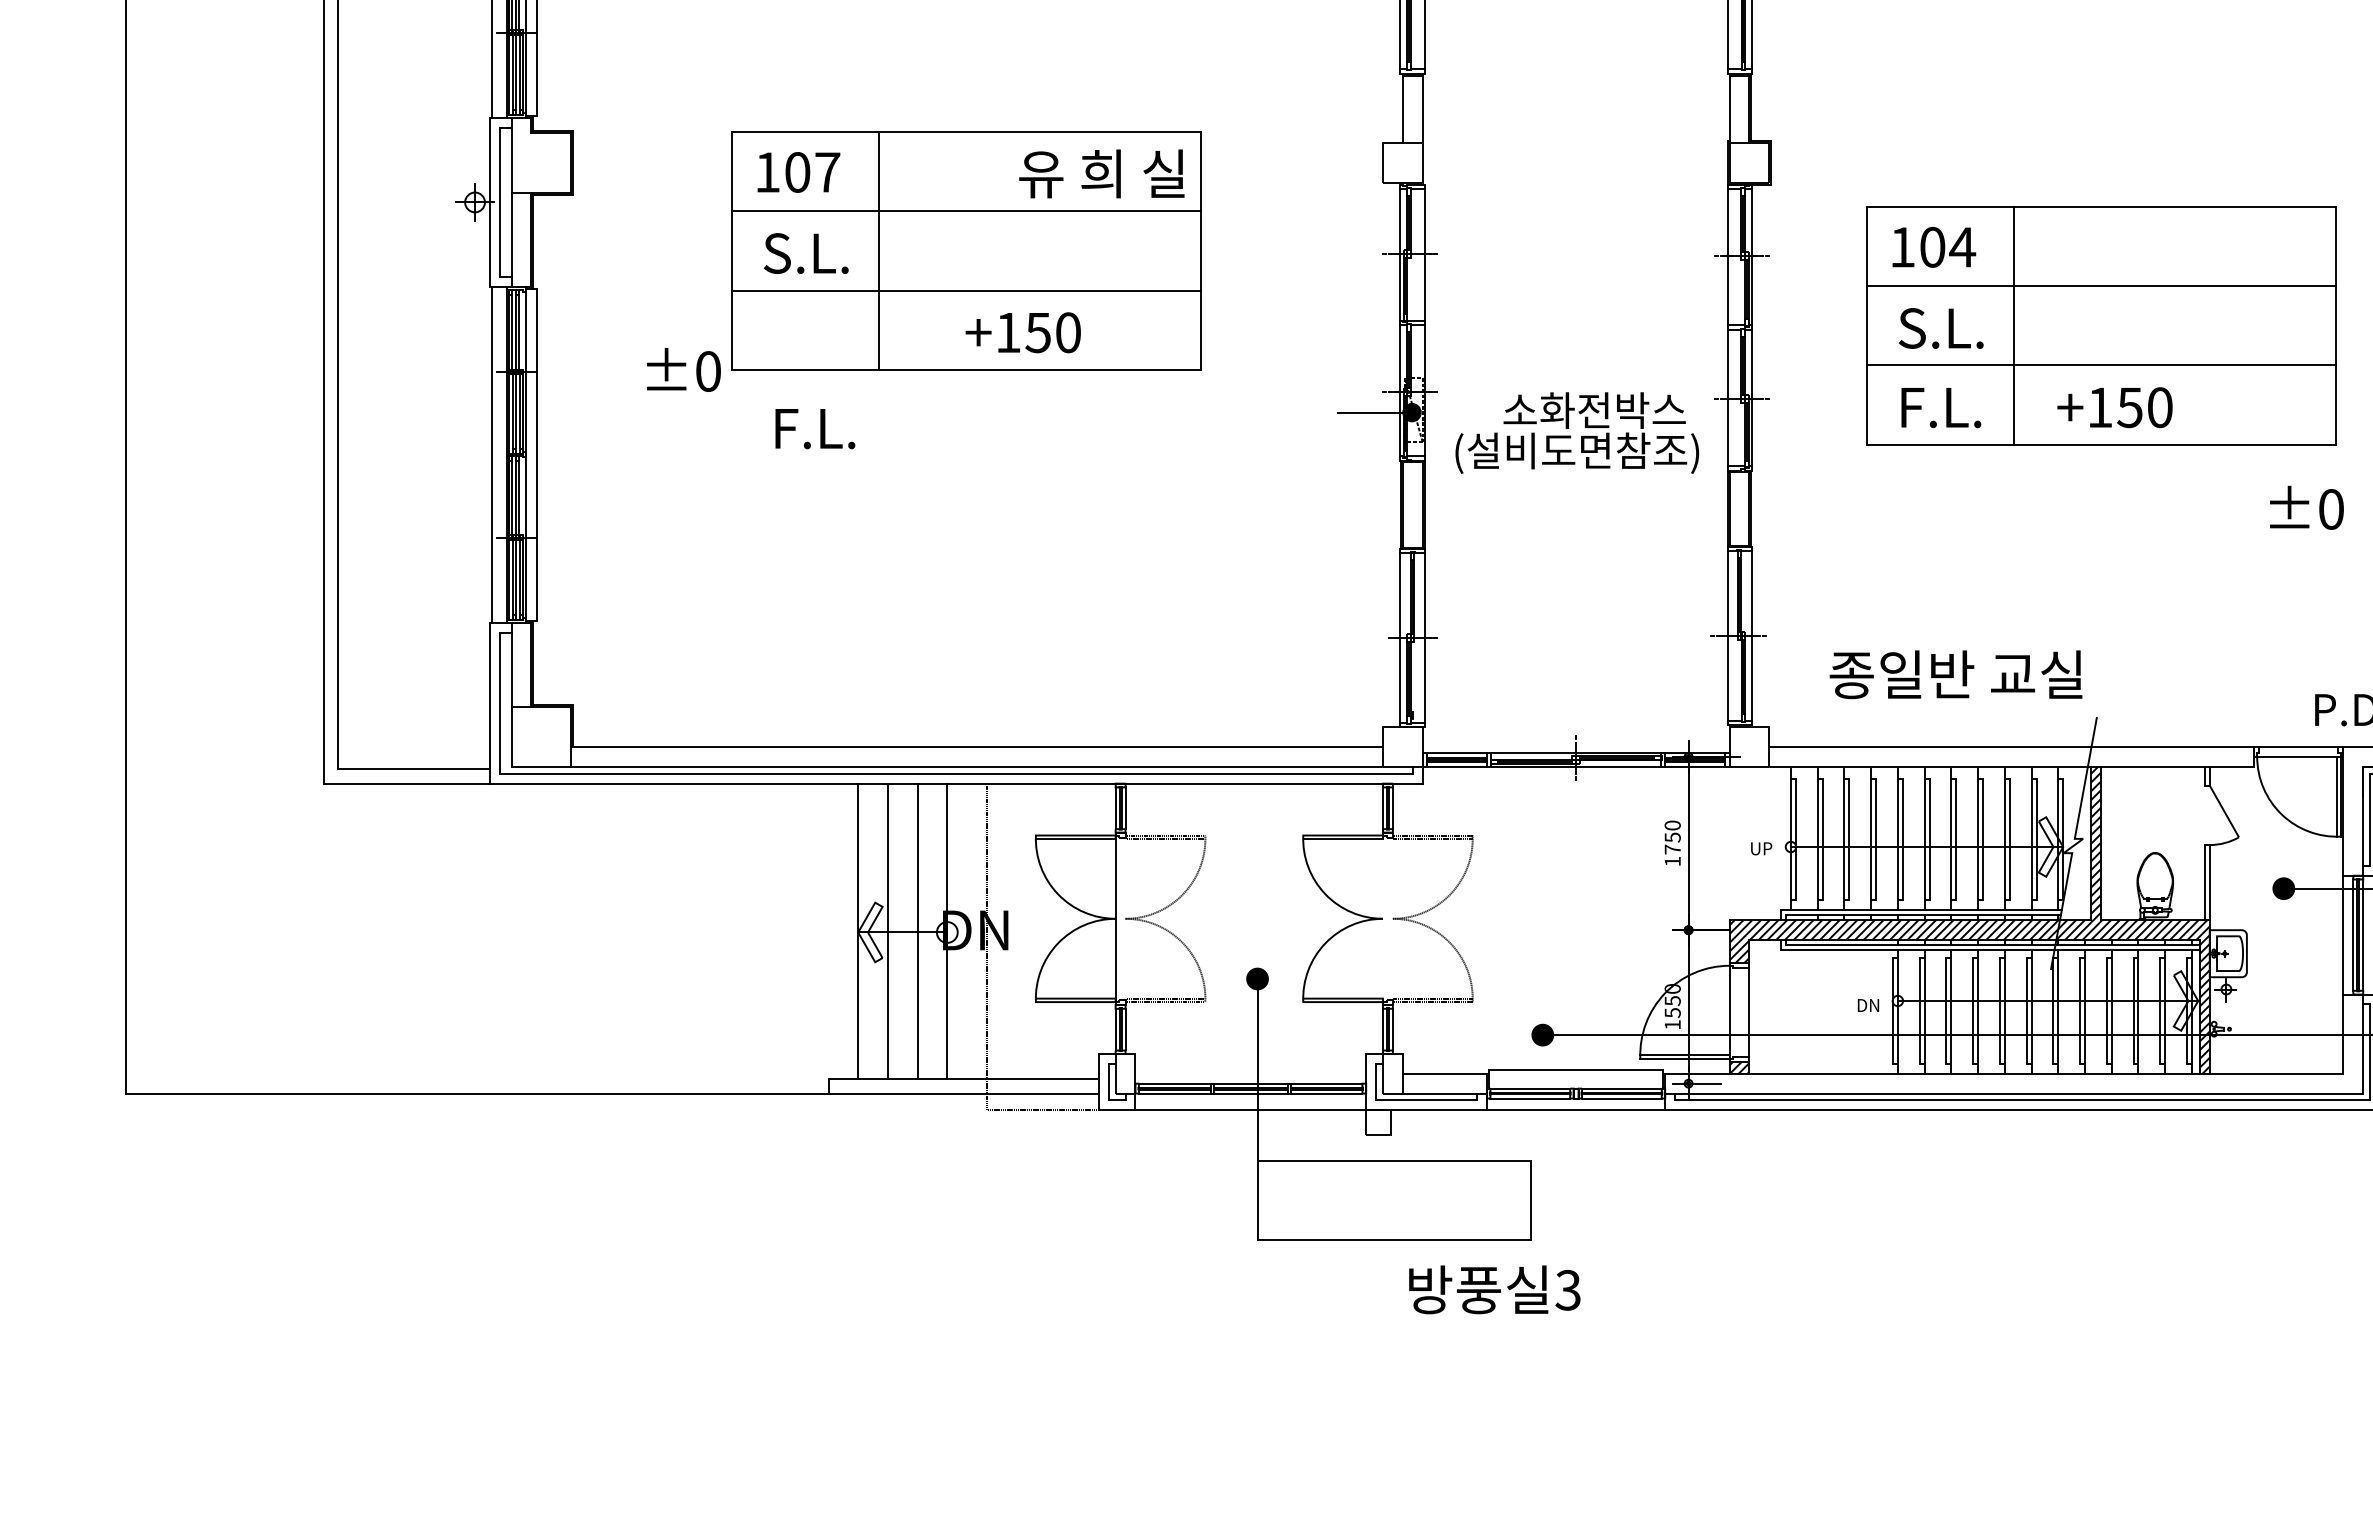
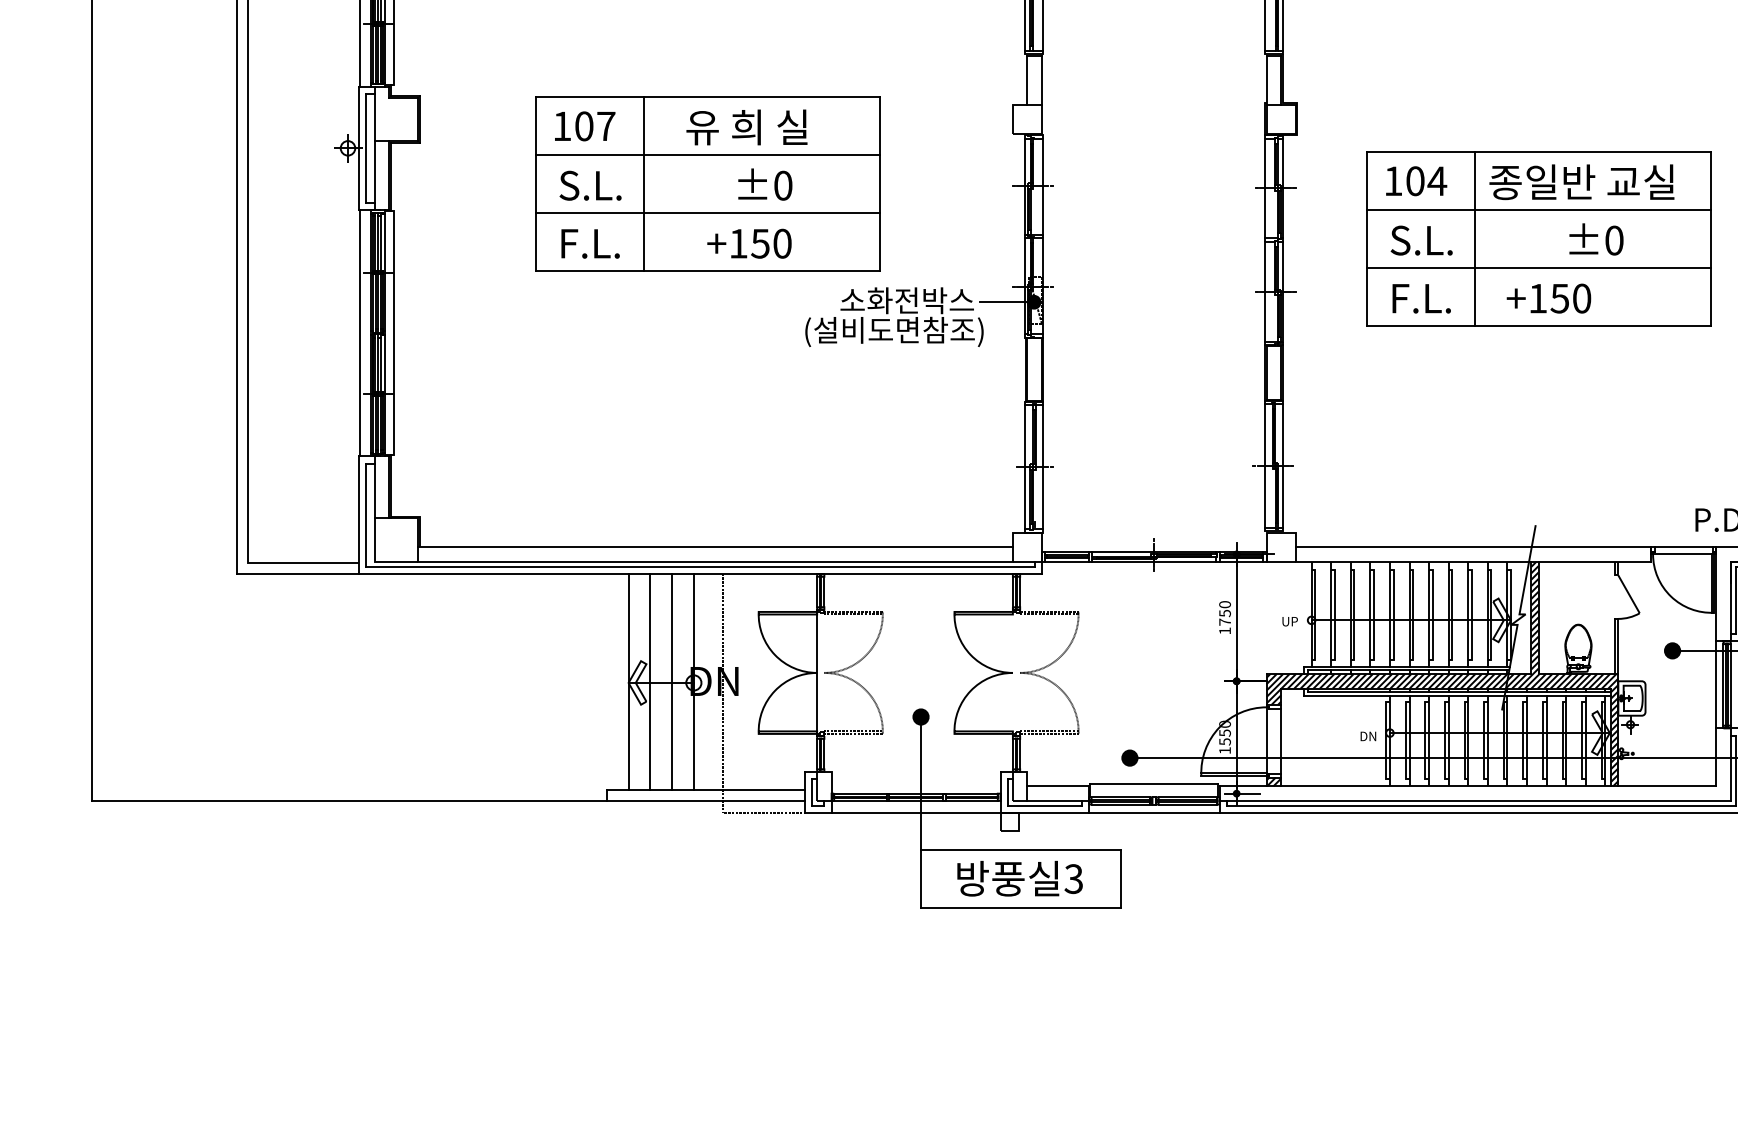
text: (1101, 173) -> (746, 127), moved
text: (683, 369) -> (765, 184), moved
text: (815, 429) -> (590, 244), moved
text: (1577, 432) -> (894, 316), moved
text: (2306, 507) -> (1596, 239), moved
text: (1955, 674) -> (1581, 182), moved
text: (1494, 1289) -> (1019, 878), moved

